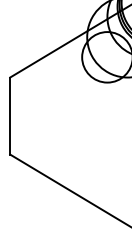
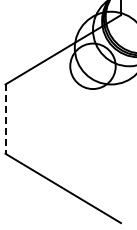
line: (10, 116) -> (5, 119), solid -> dashed

